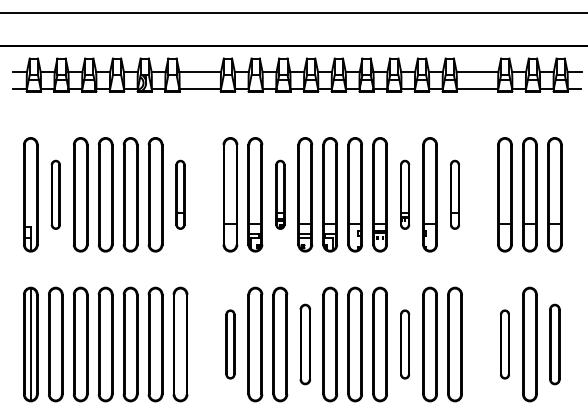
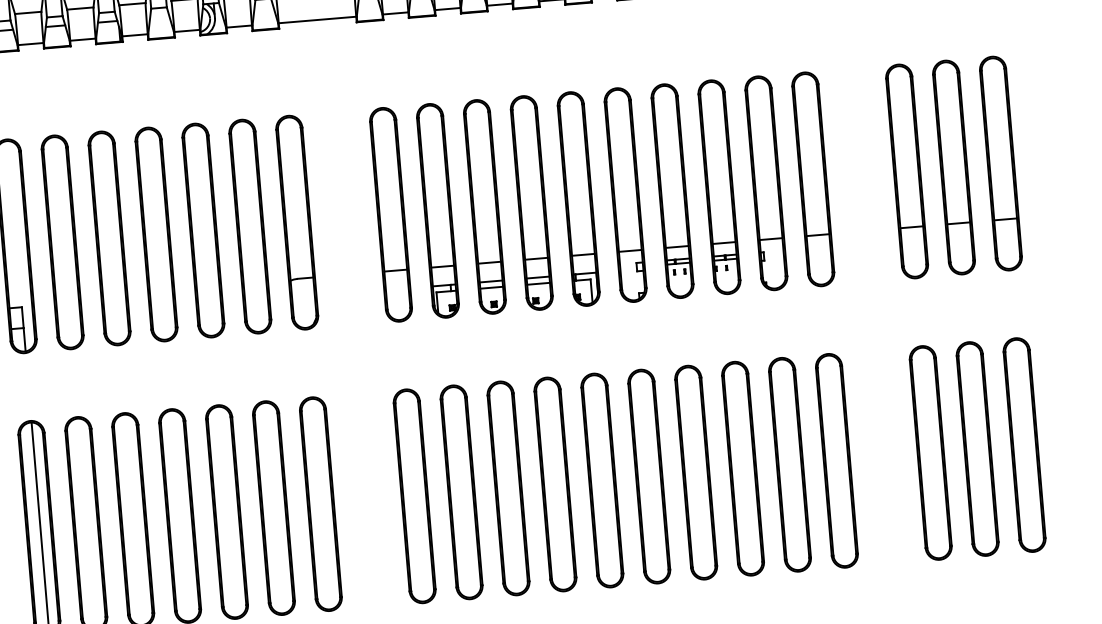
part: (55, 194) -> (62, 241), size x1.67
part: (180, 194) -> (297, 222), size x1.67
part: (280, 194) -> (485, 206), size x1.67
part: (404, 194) -> (718, 186), size x1.67
part: (454, 194) -> (812, 178), size x1.67
part: (230, 344) -> (414, 496), size x1.67
part: (305, 344) -> (555, 484), size x1.43
part: (404, 344) -> (741, 468), size x1.67
part: (504, 344) -> (929, 452), size x1.67
part: (554, 344) -> (1023, 445), size x1.43

